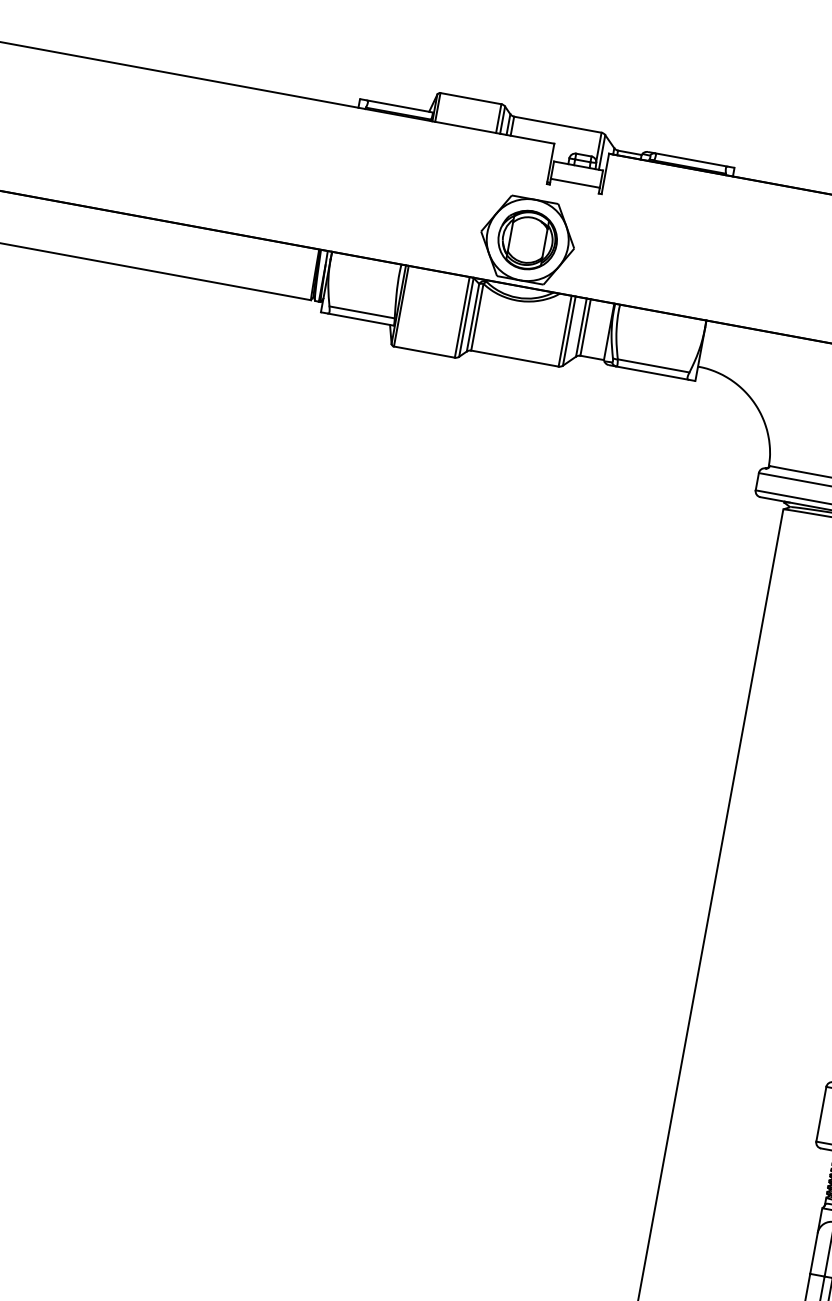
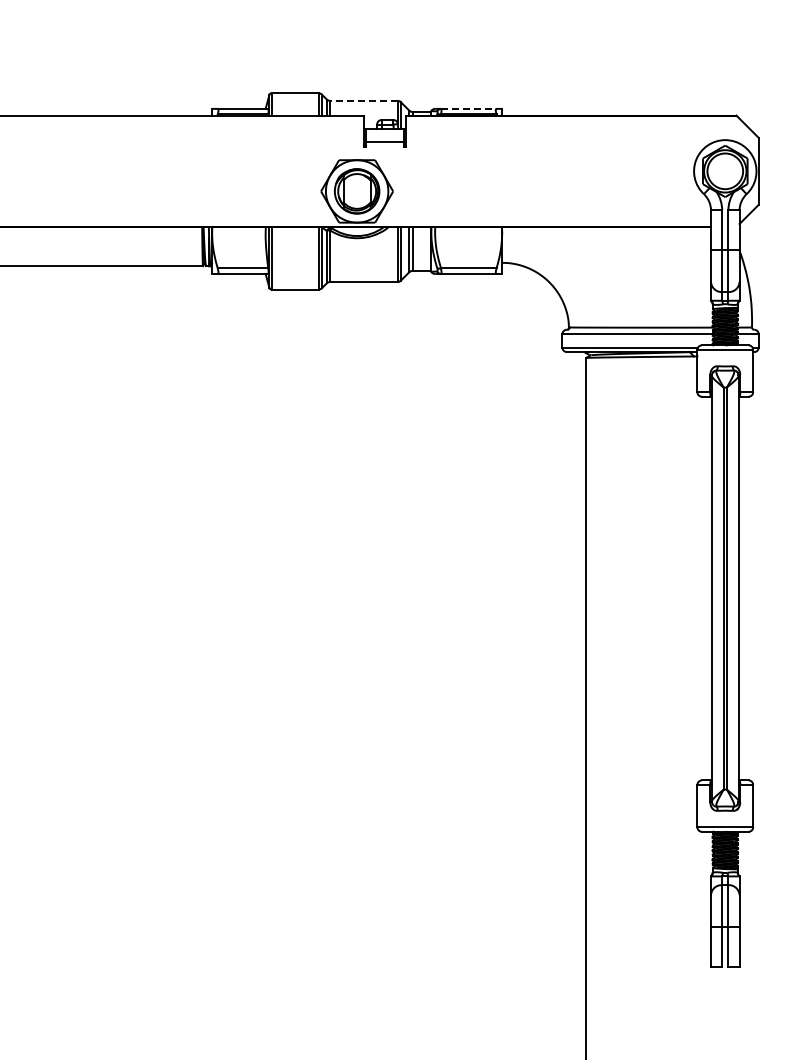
line: (557, 124) -> (363, 100), solid -> dashed
line: (691, 159) -> (468, 108), solid -> dashed

